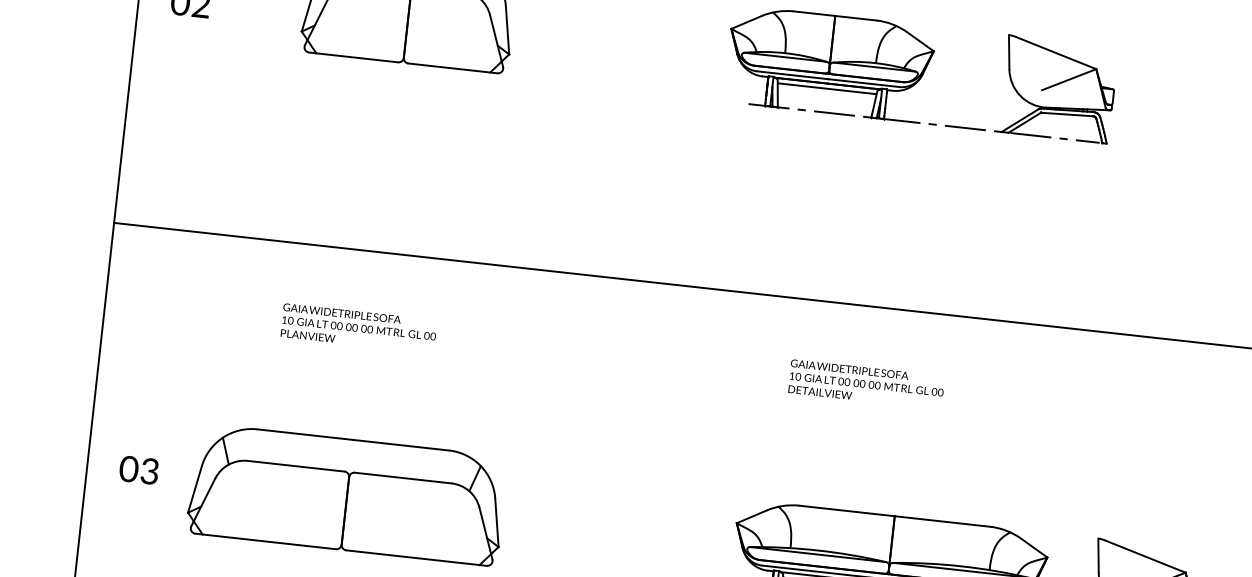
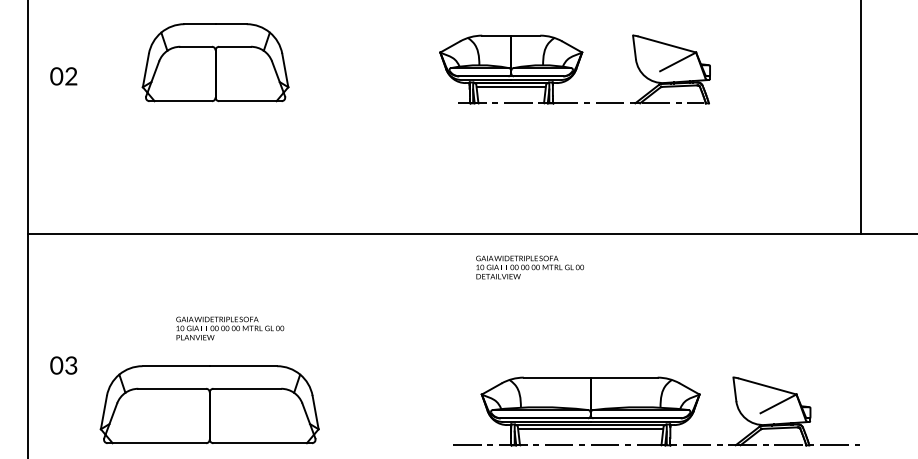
text: (359, 328) -> (230, 328), moved
text: (865, 384) -> (529, 267), moved
text: (138, 470) -> (63, 365), moved

